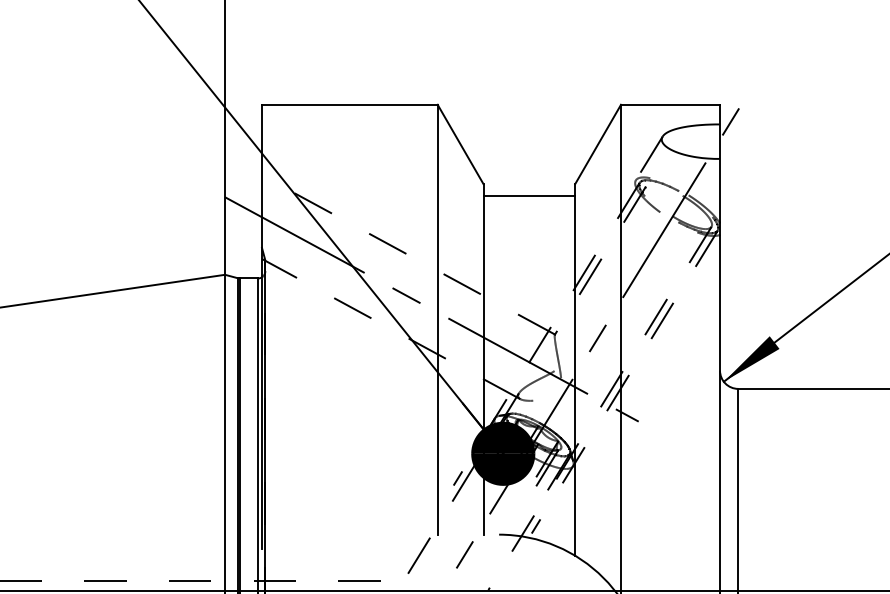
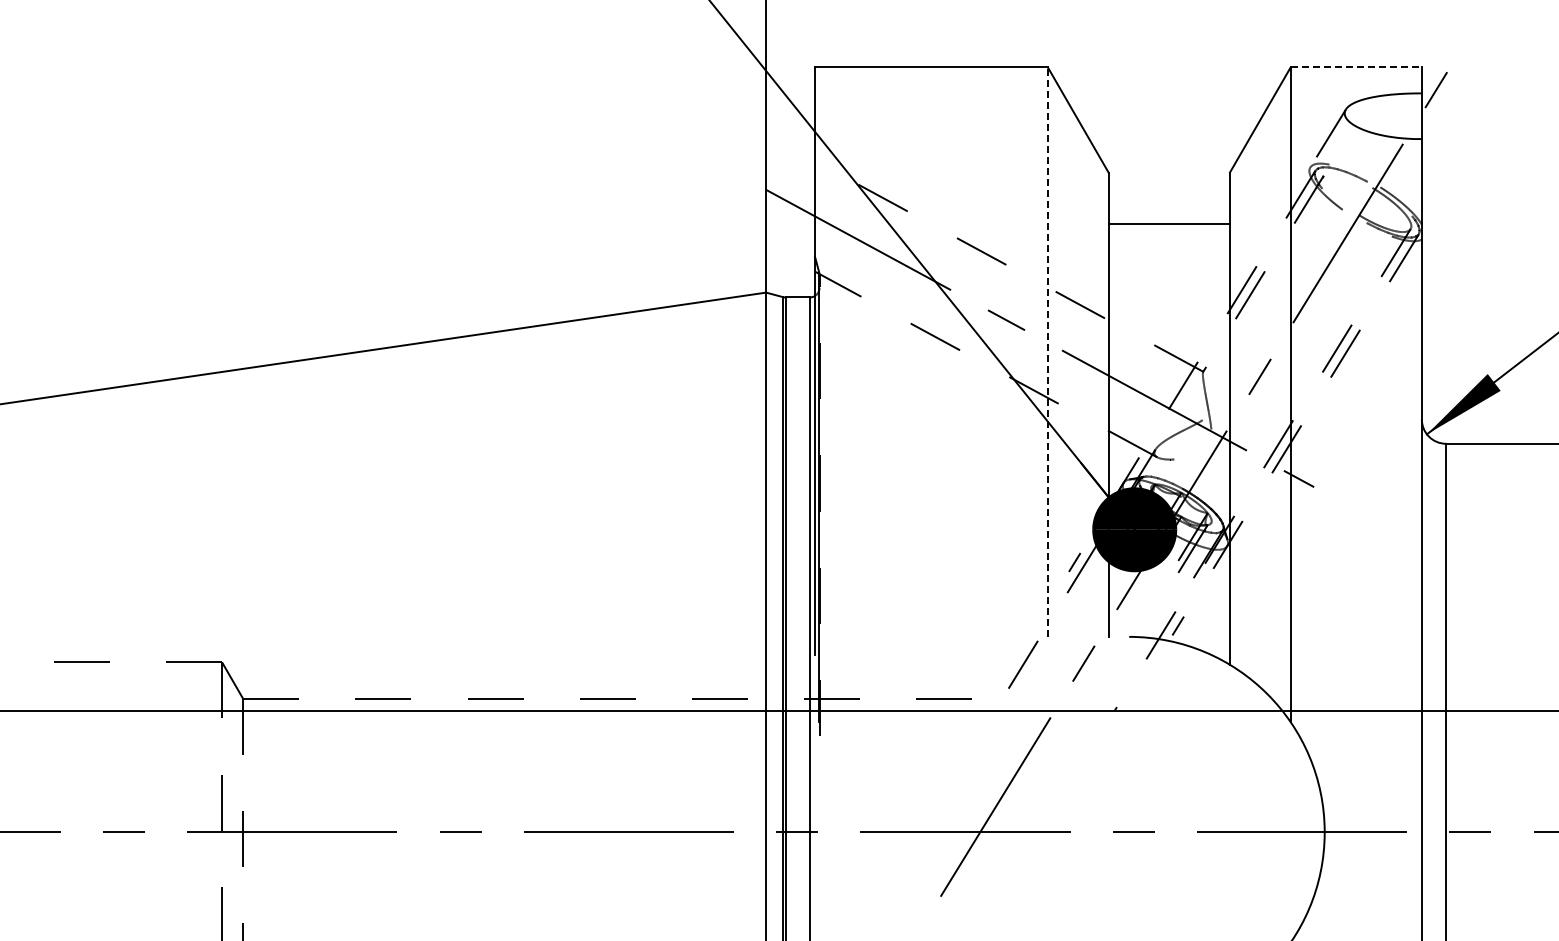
line: (670, 104) -> (1356, 67), solid -> dashed
line: (529, 196) -> (1169, 223), moved
line: (437, 320) -> (1047, 352), solid -> dashed

